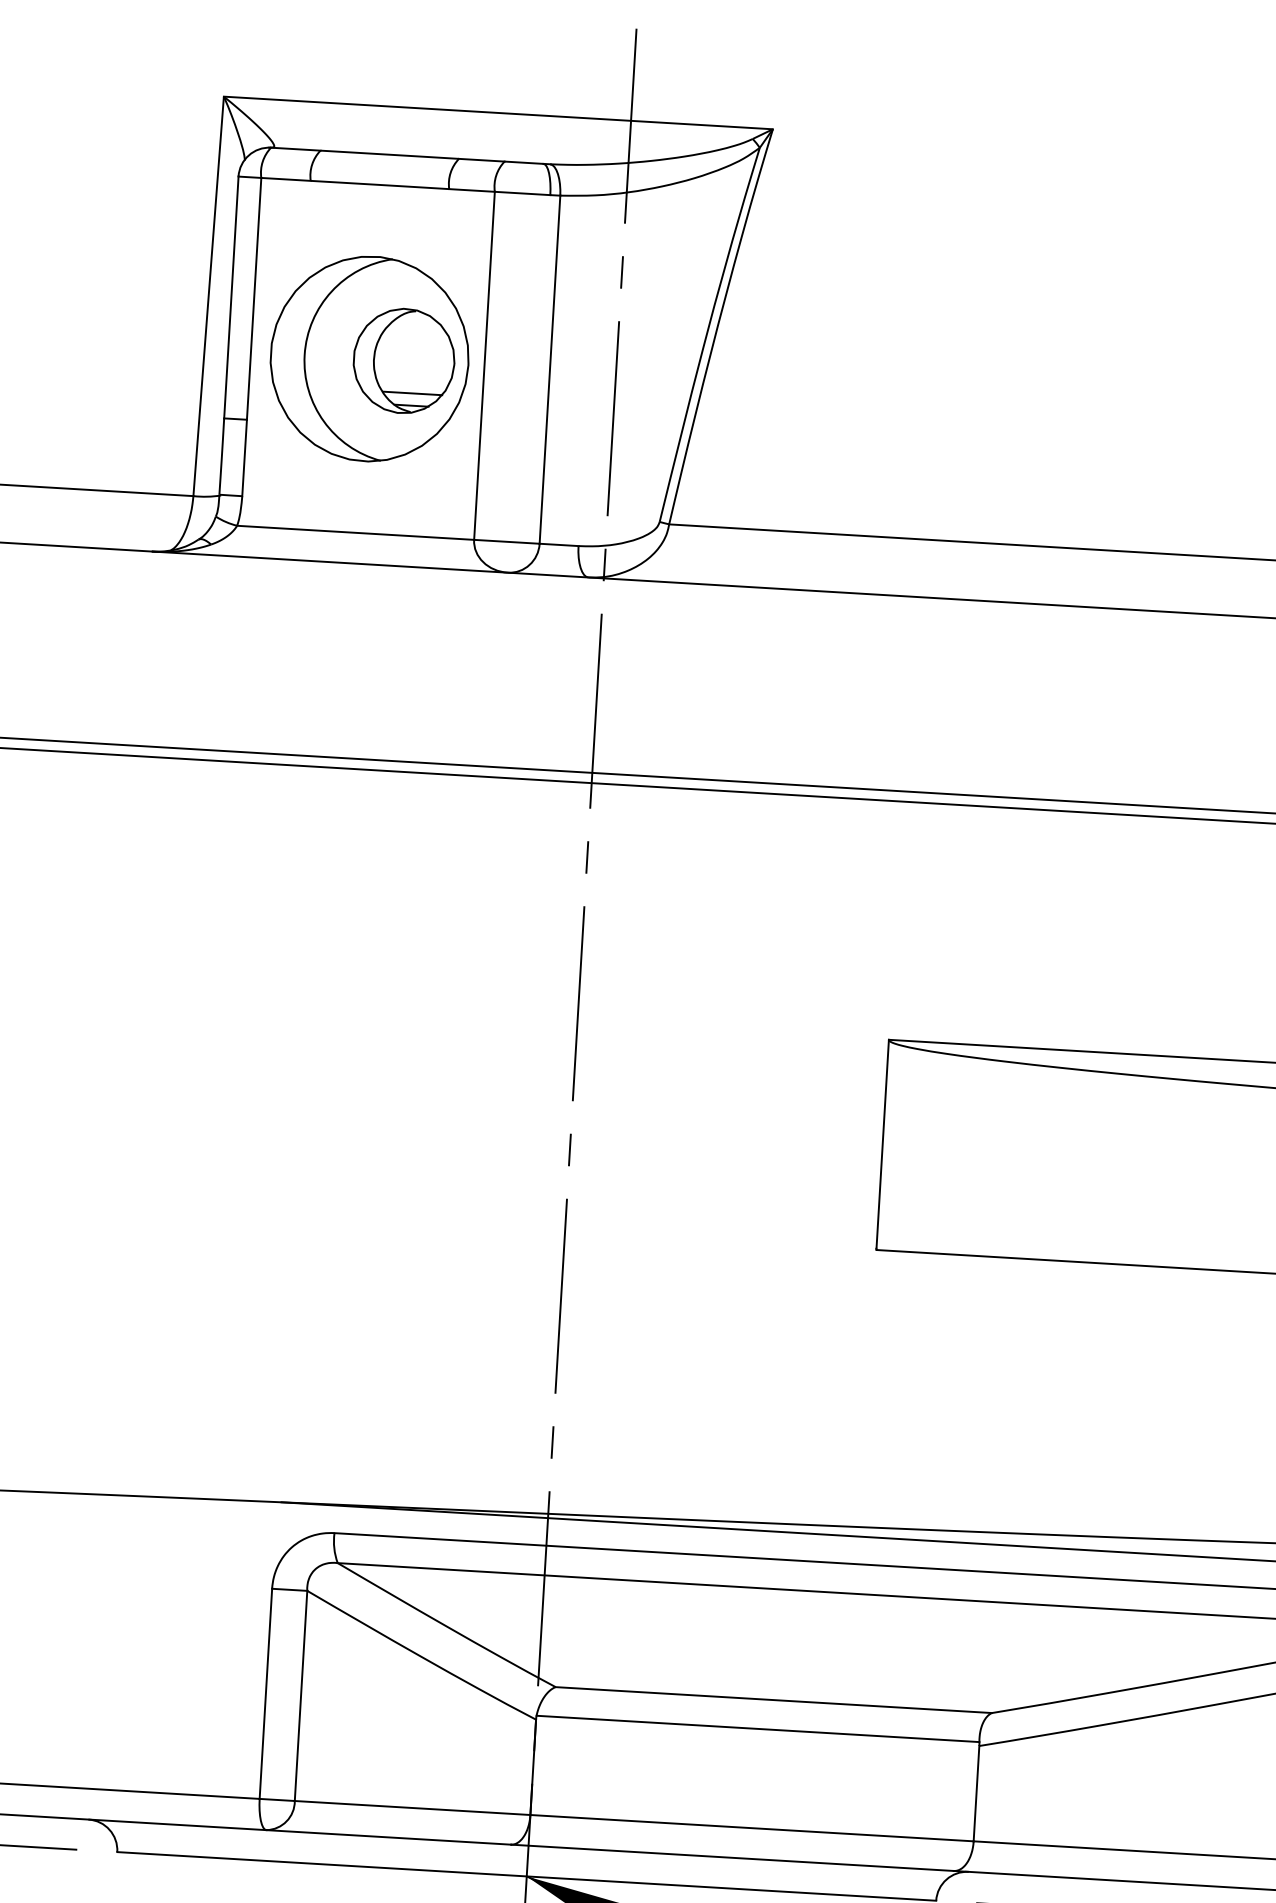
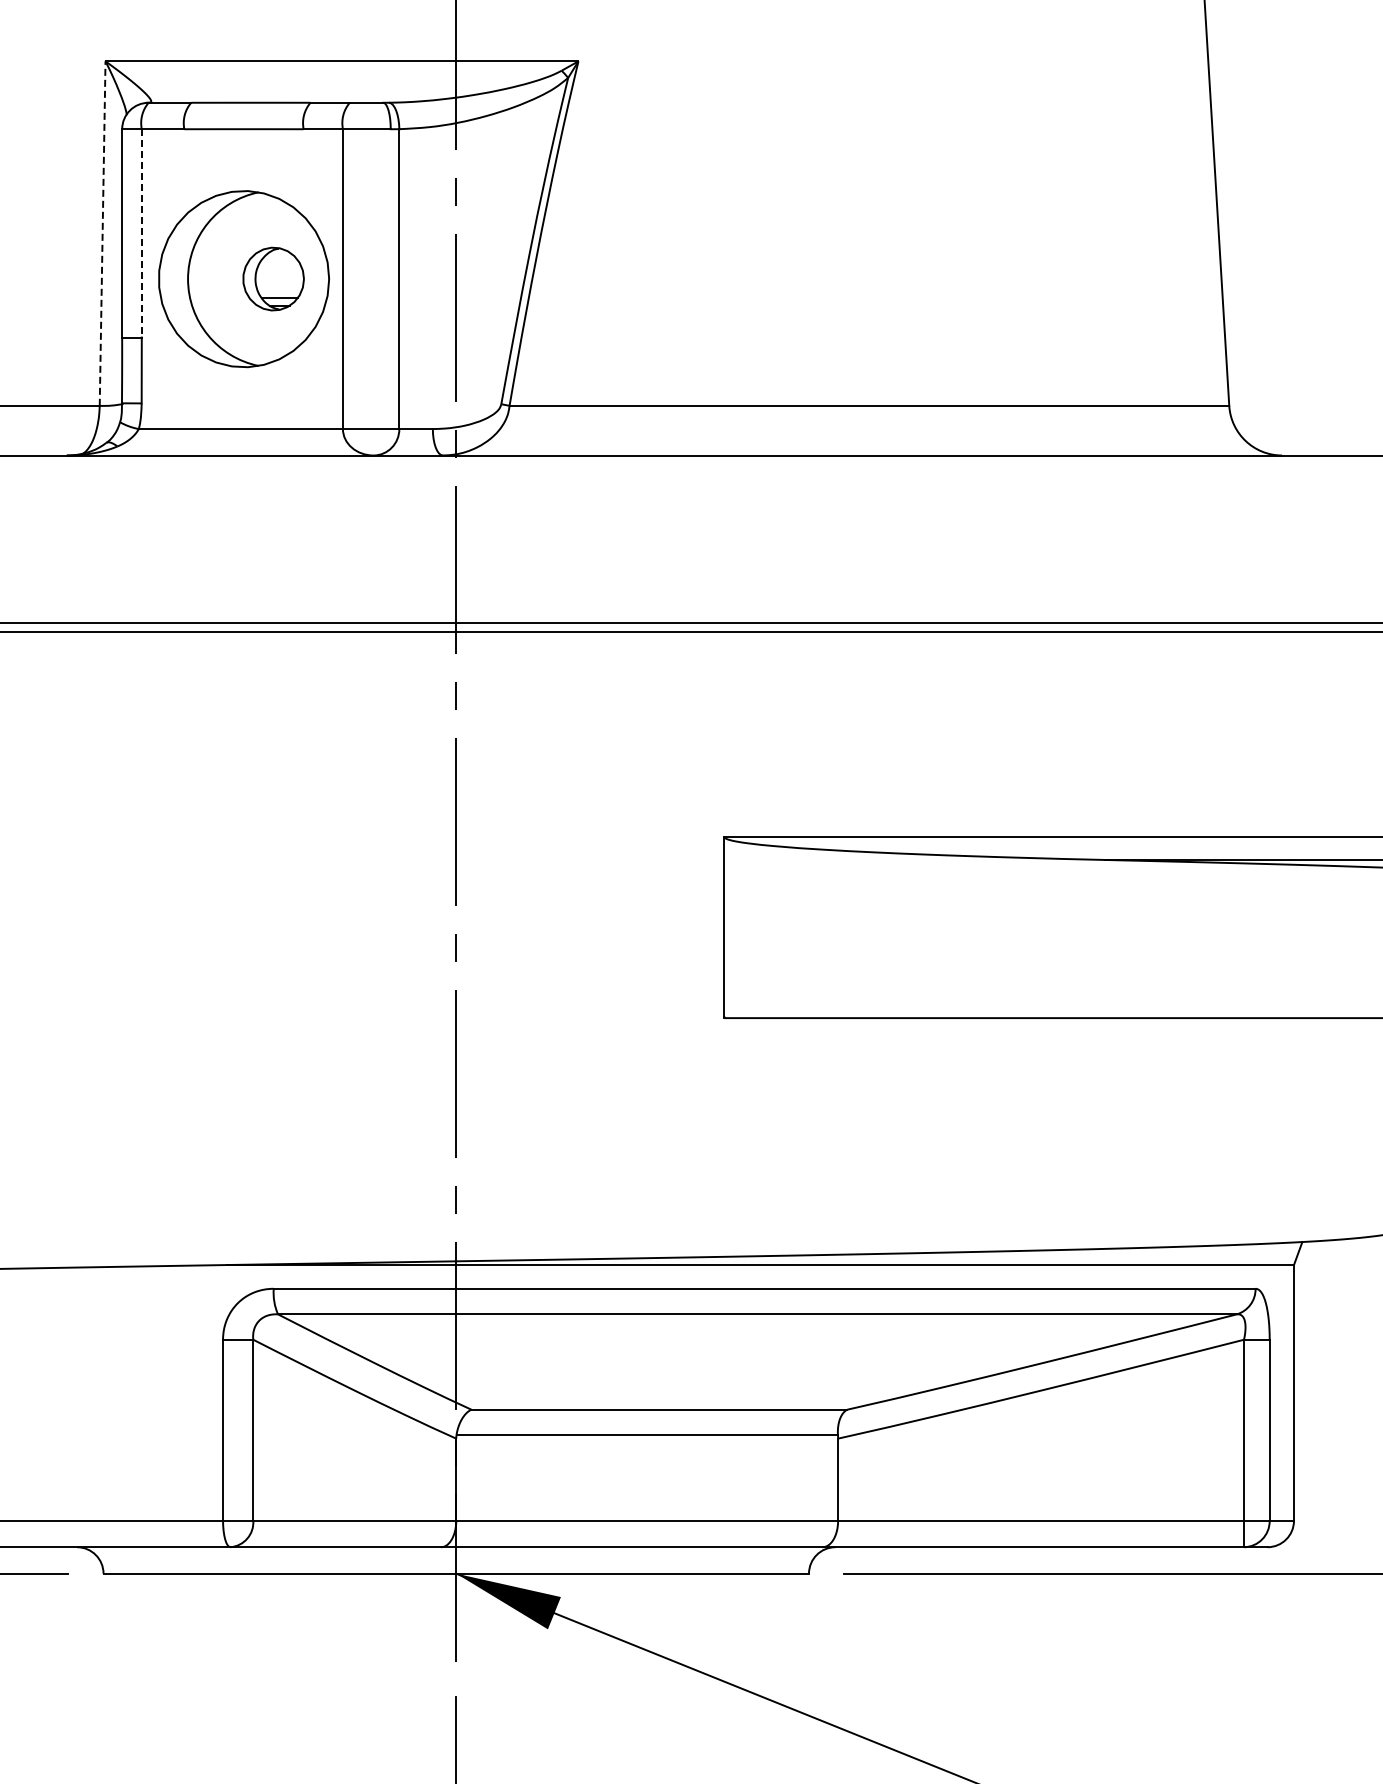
line: (208, 296) -> (102, 233), solid -> dashed
line: (253, 298) -> (141, 233), solid -> dashed
part: (403, 360) -> (273, 278), size x0.7

